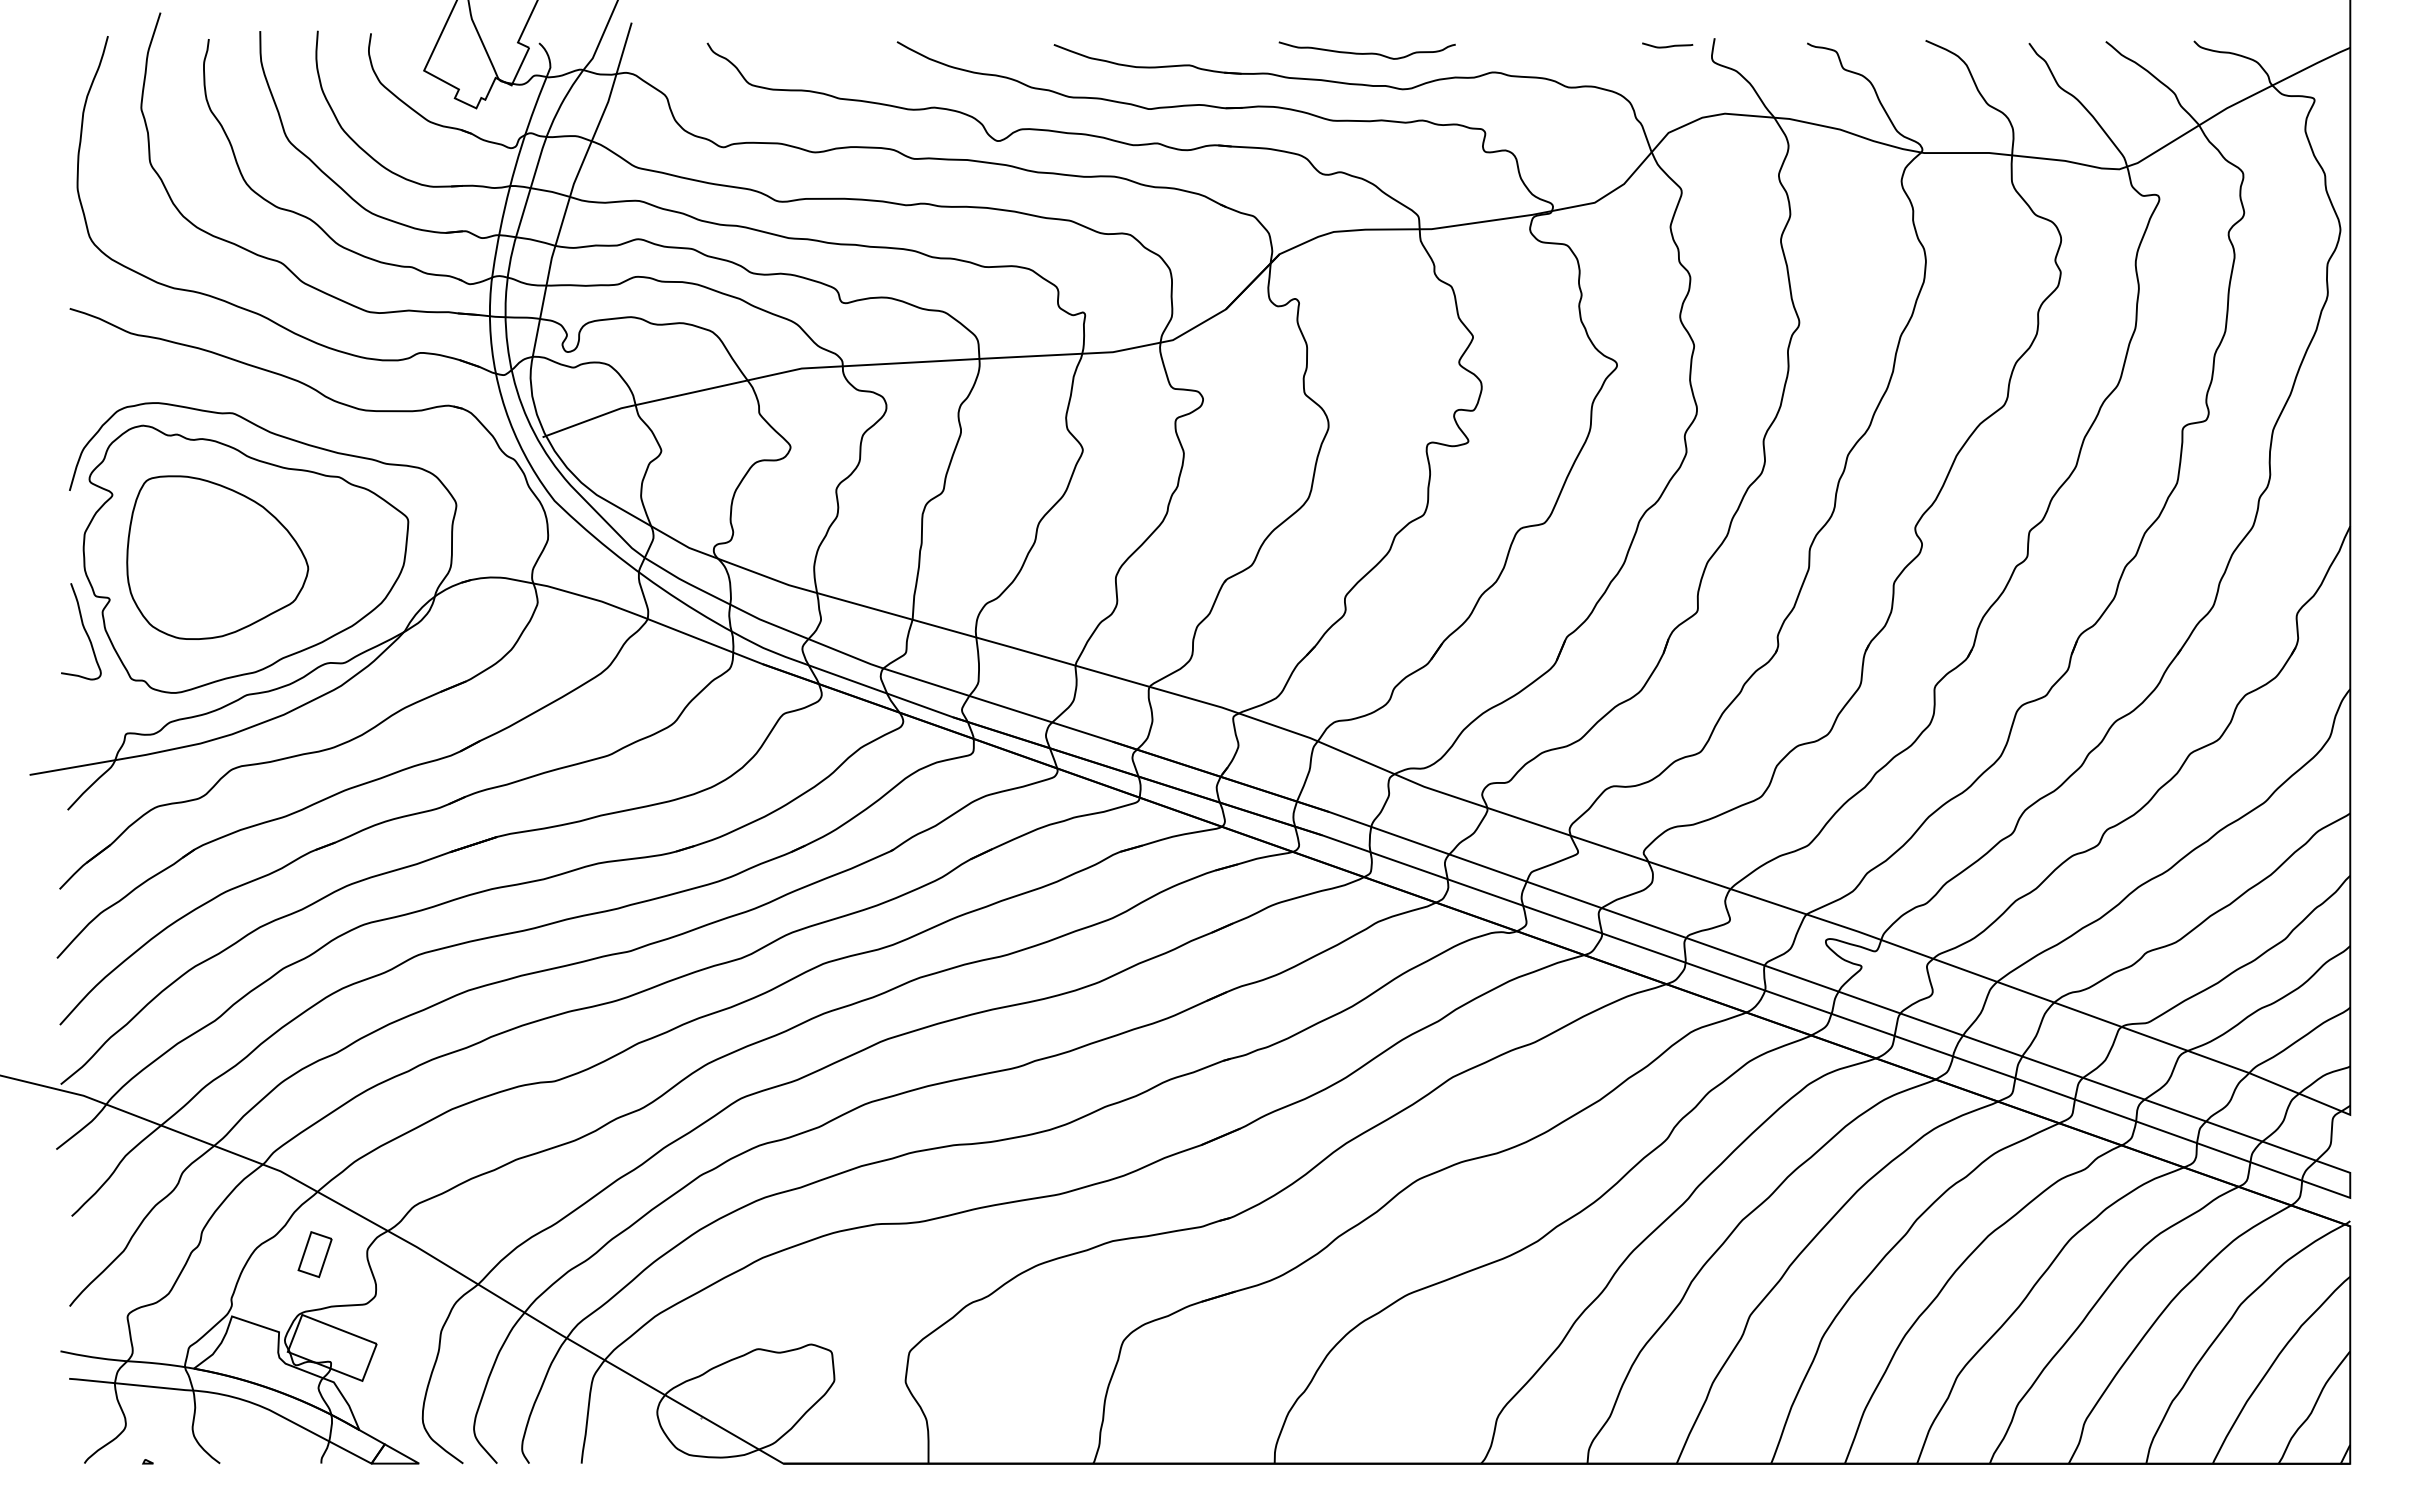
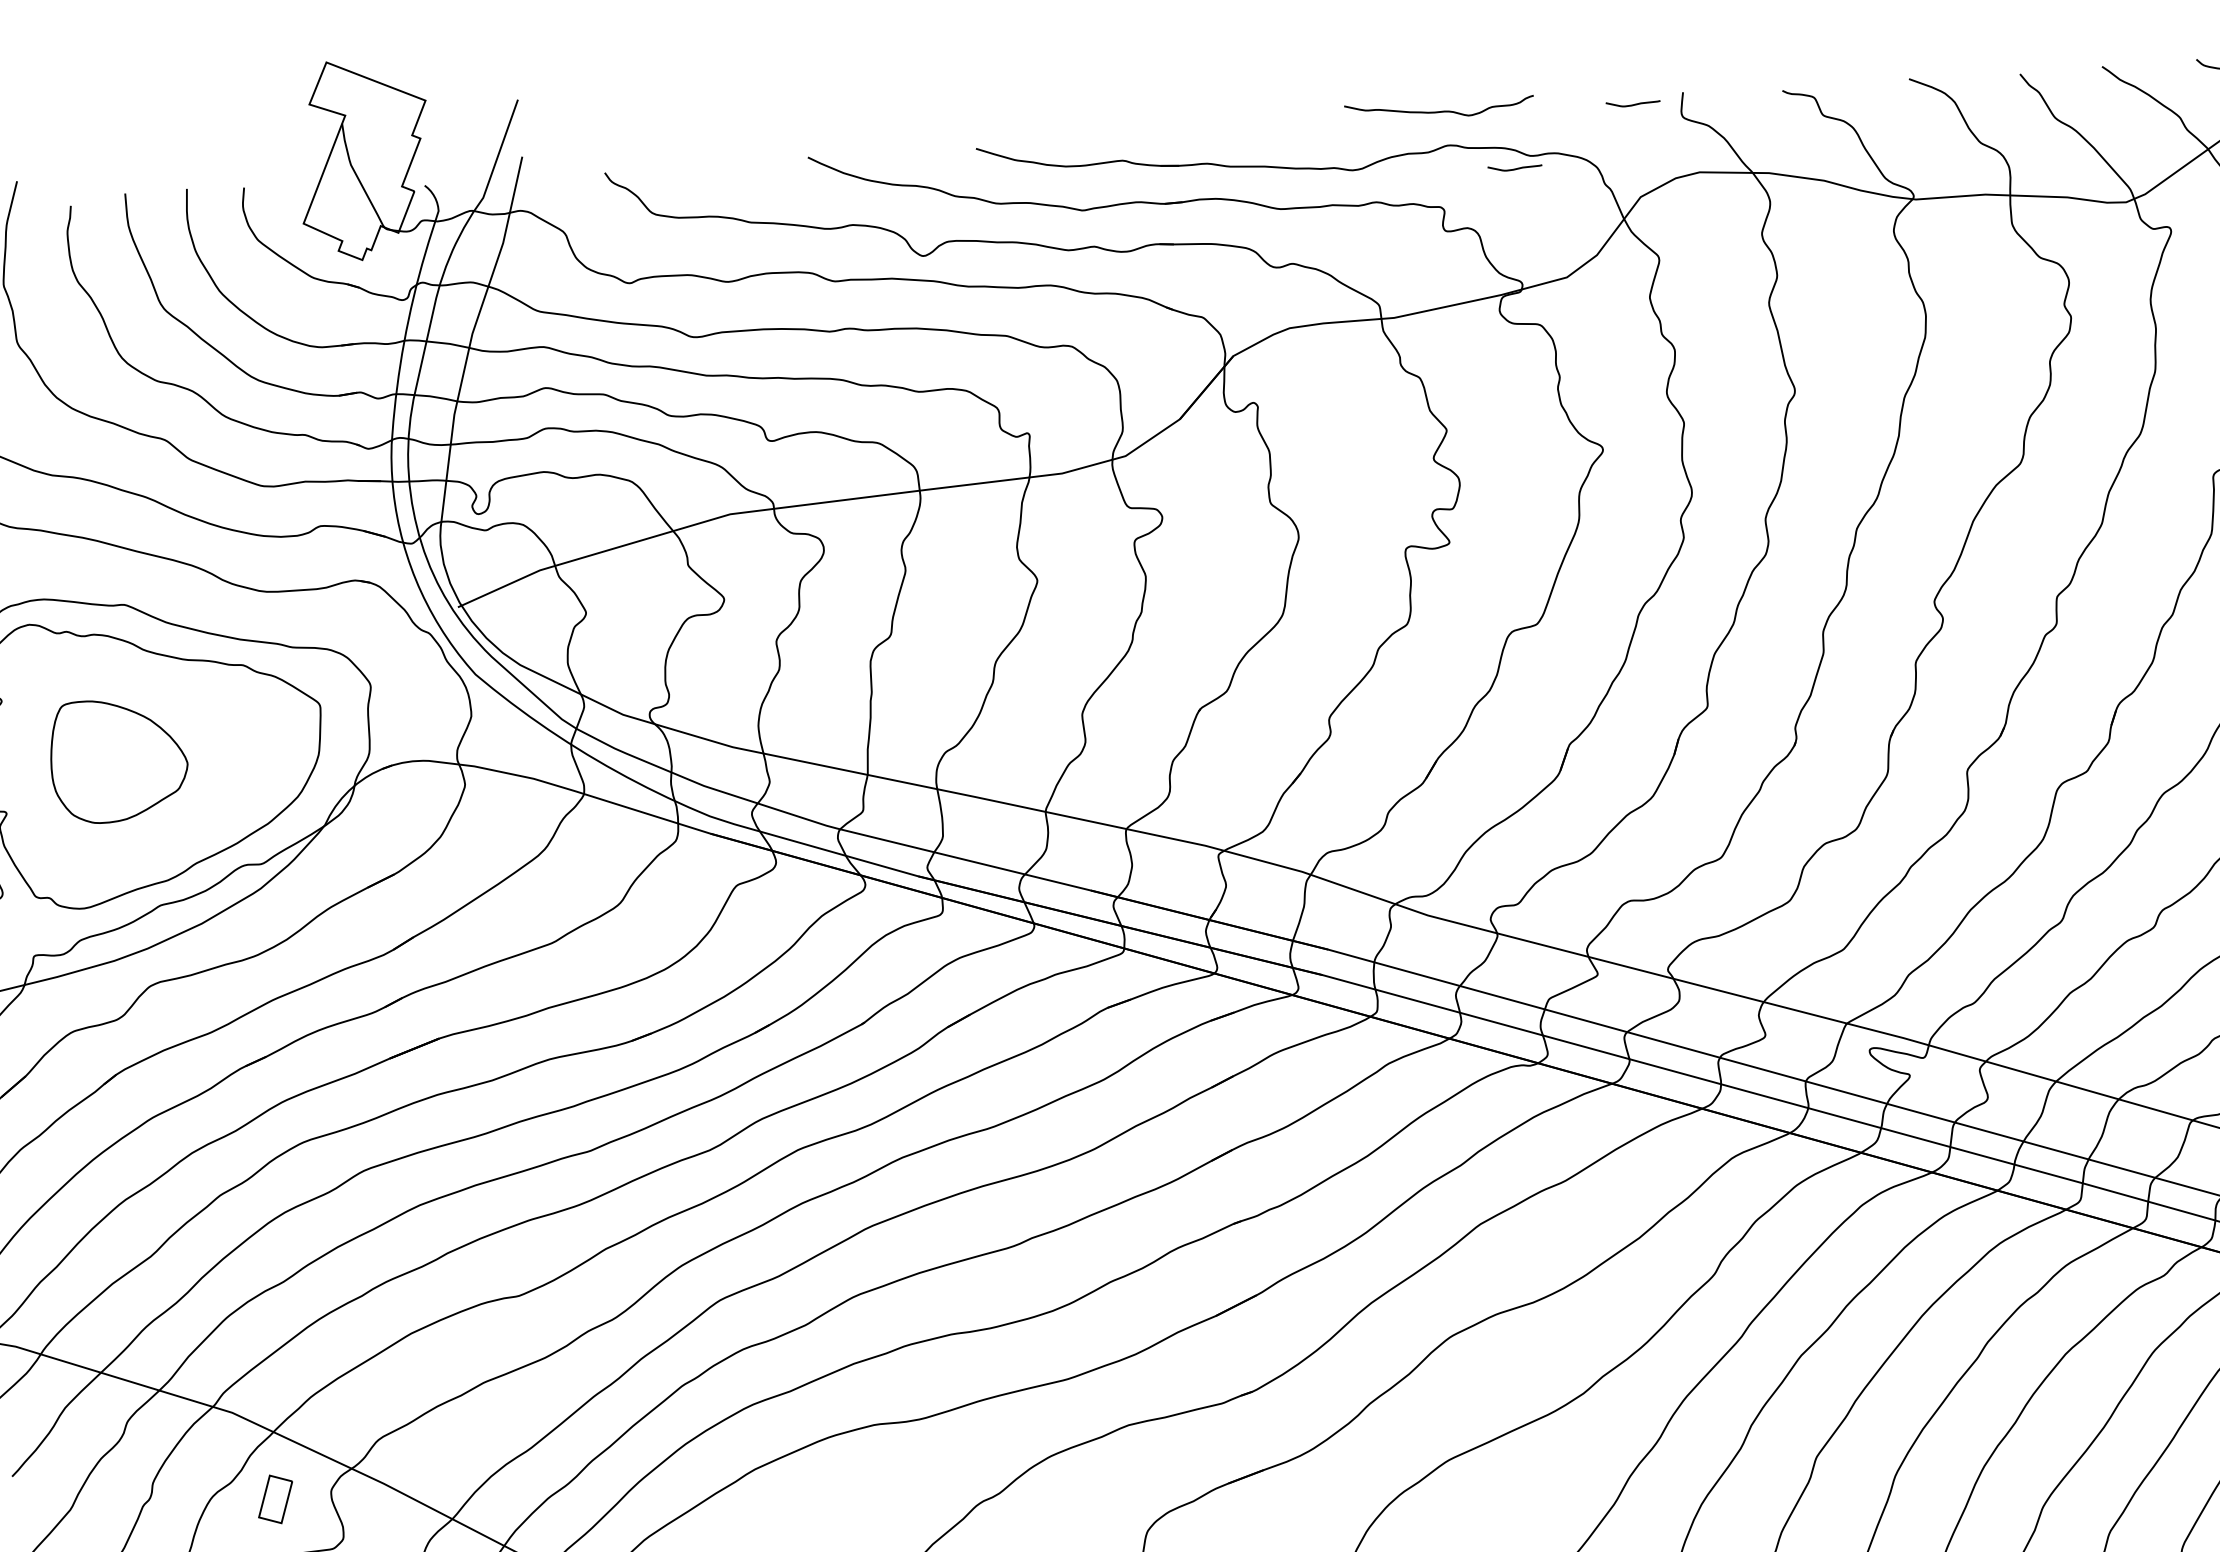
curve: (1366, 52) -> (1438, 110), moved
curve: (1554, 97) -> (1515, 167), added
part: (217, 557) -> (118, 760), size x0.7

